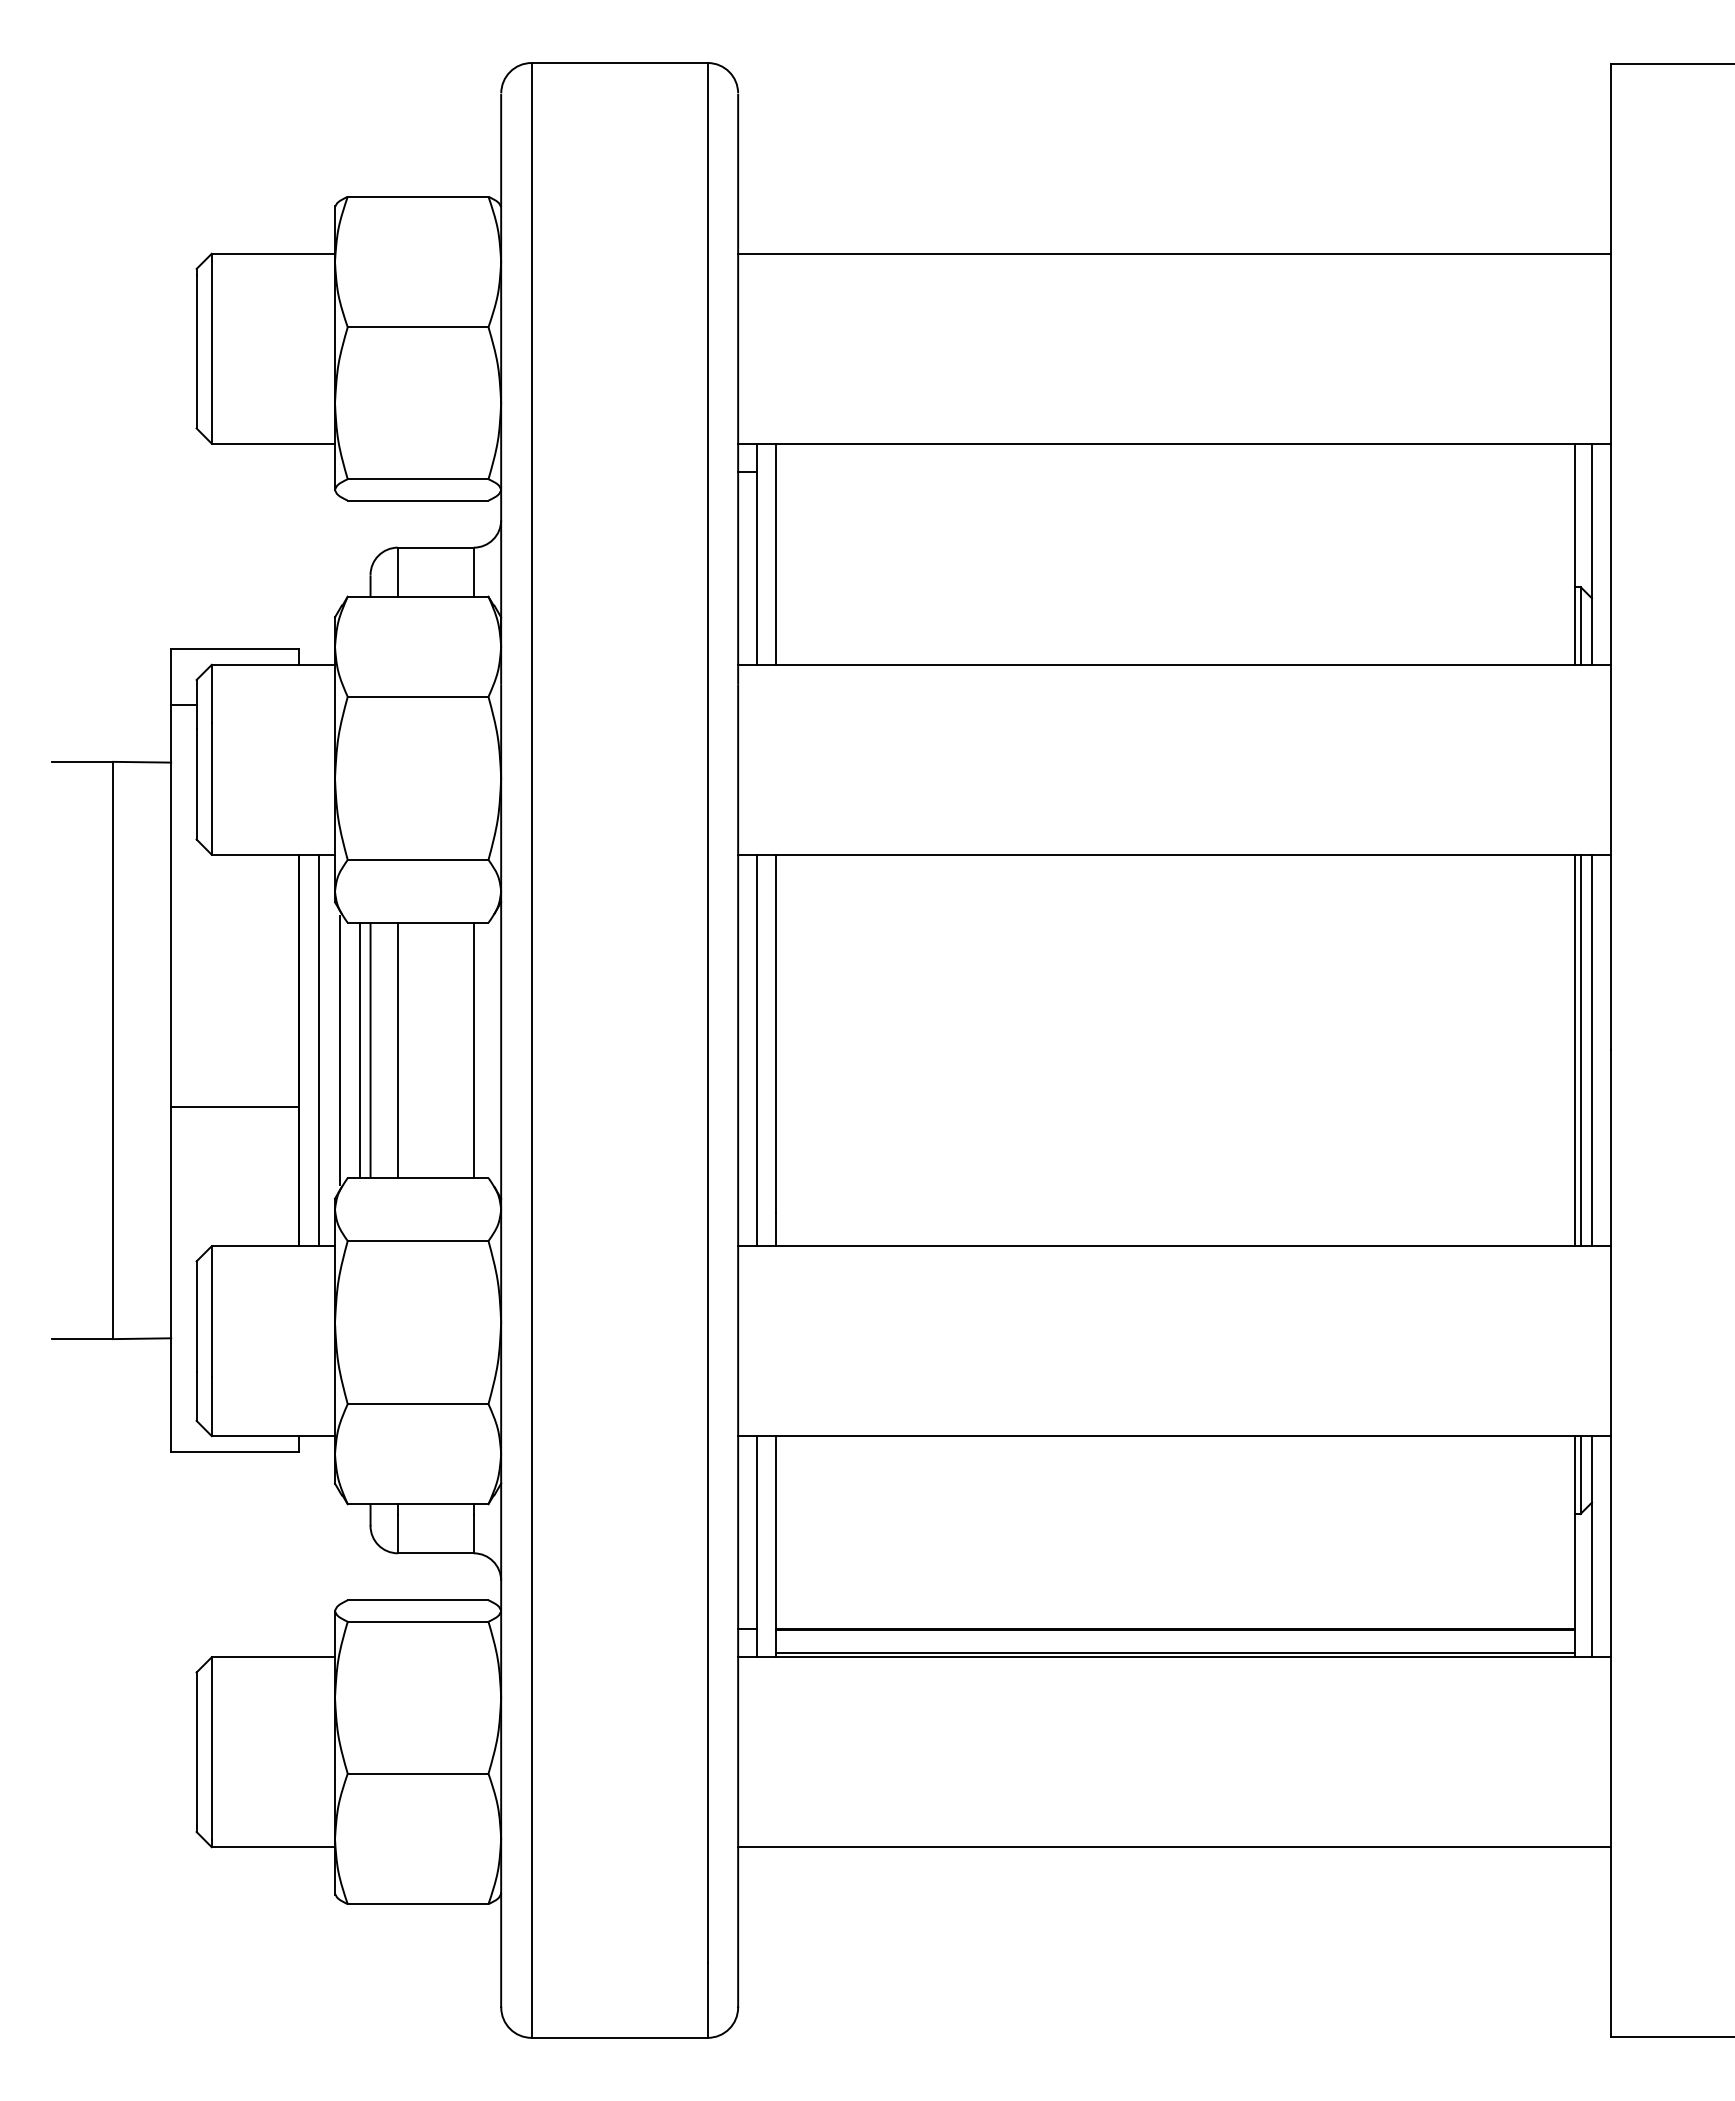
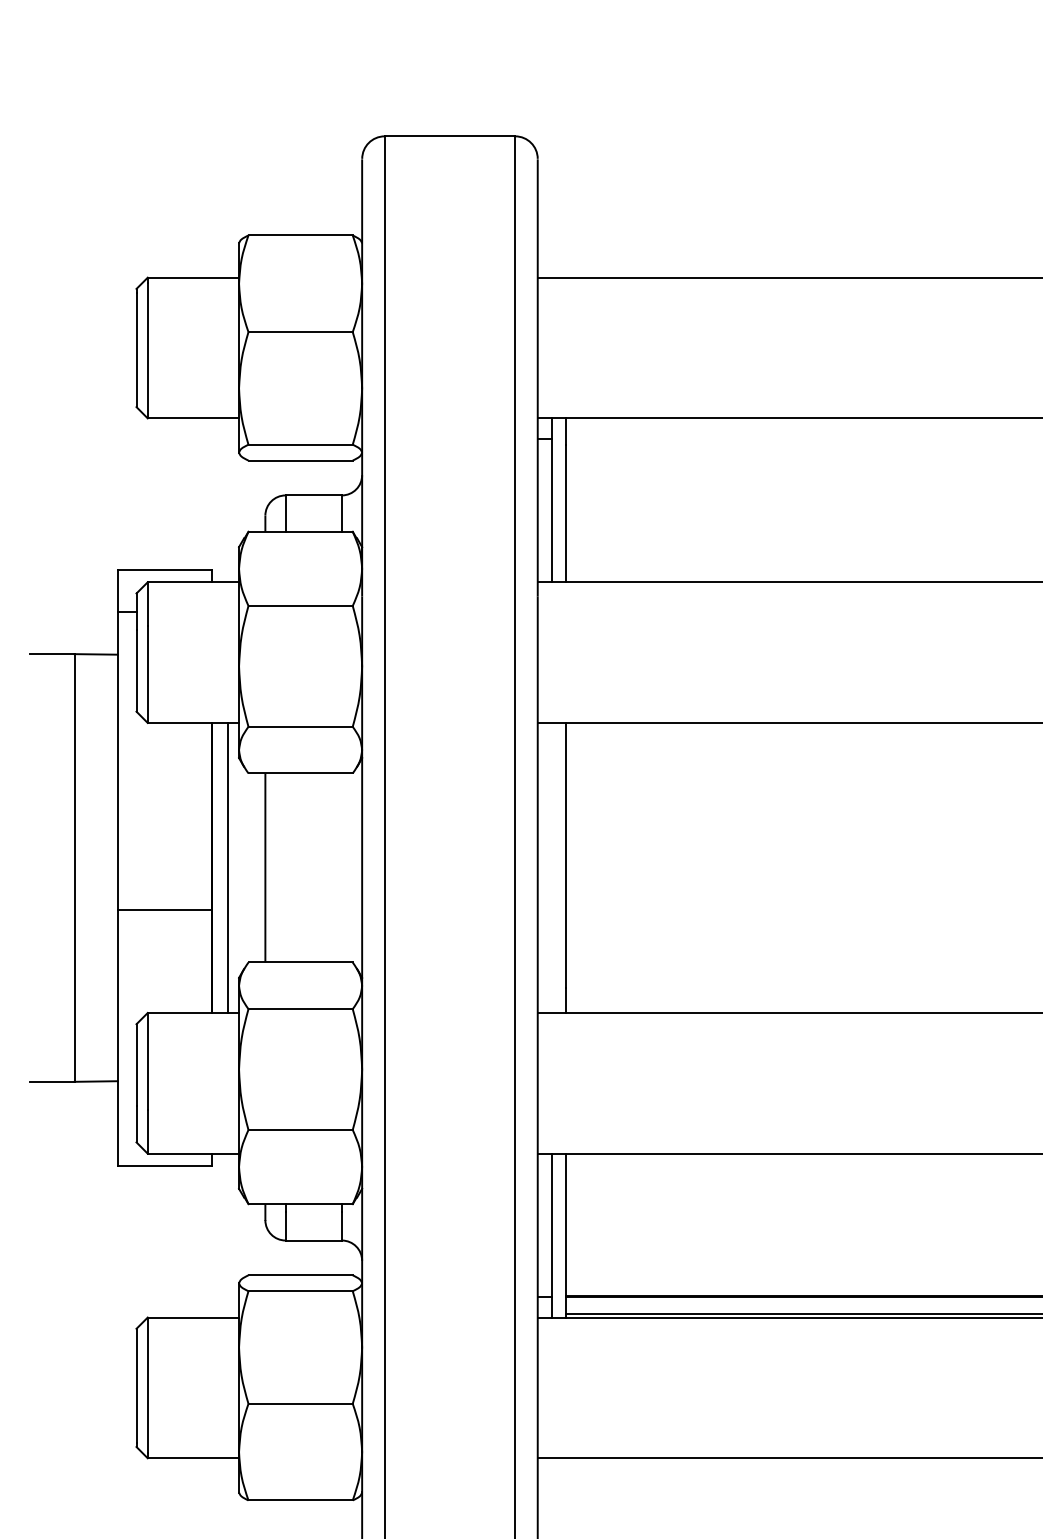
line: (339, 1050) -> (242, 867), removed
line: (360, 1050) -> (257, 867), removed
line: (397, 1050) -> (285, 867), removed
line: (473, 1050) -> (341, 867), removed
line: (757, 1050) -> (552, 867), removed

